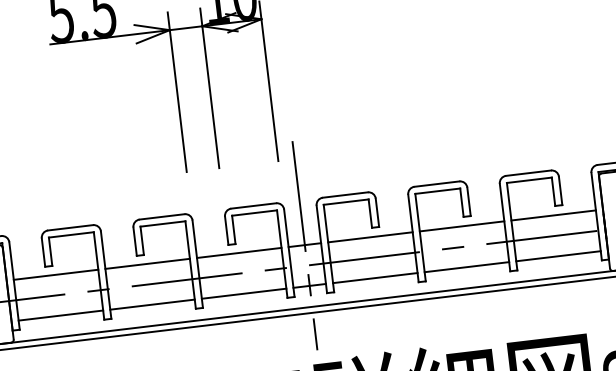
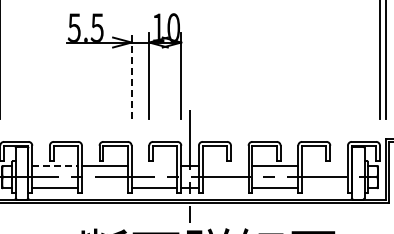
line: (176, 90) -> (131, 75), solid -> dashed
line: (552, 216) -> (324, 166), removed
line: (370, 238) -> (225, 166), removed
line: (239, 253) -> (154, 166), removed
line: (557, 256) -> (324, 188), removed
line: (56, 275) -> (55, 166), solid -> dashed
line: (375, 278) -> (225, 188), removed
line: (151, 305) -> (104, 188), removed

